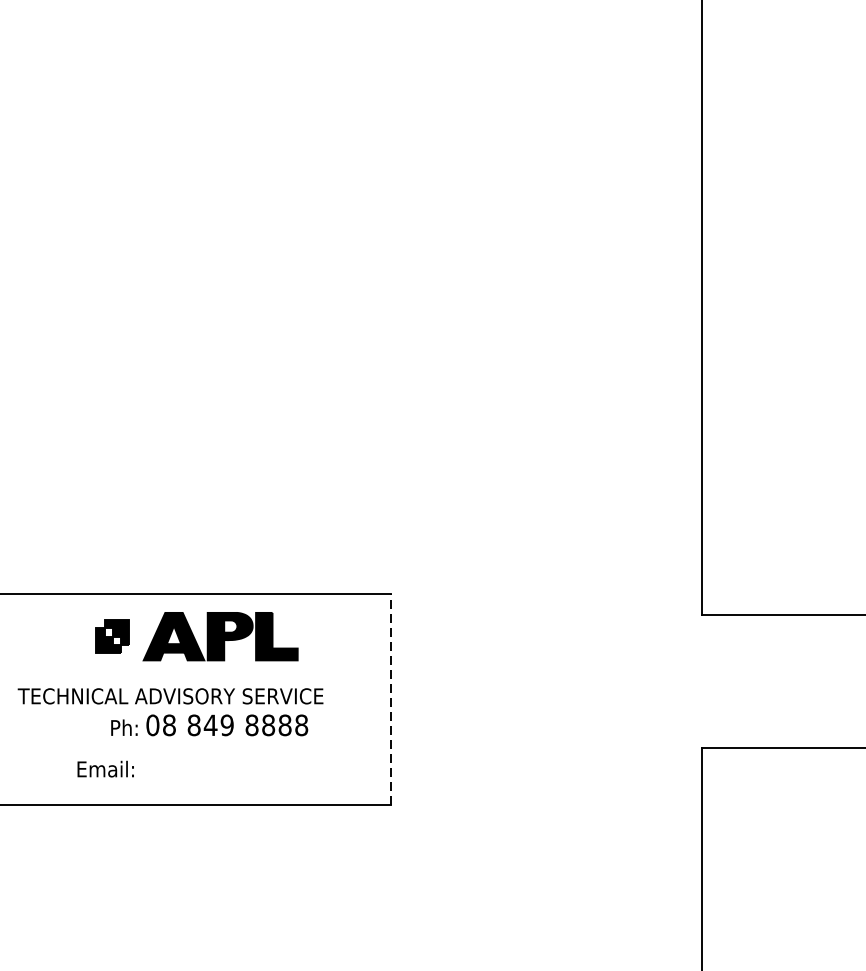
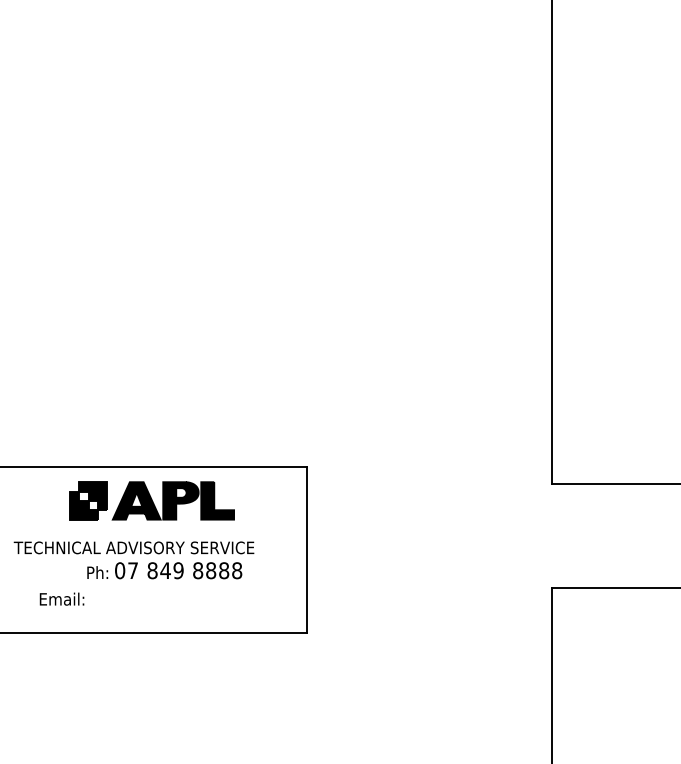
part: (112, 636) -> (88, 500), size x1.43
line: (391, 699) -> (307, 550), dashed -> solid
text: (169, 725) -> (133, 570), 08 -> 07
text: (105, 768) -> (61, 598), moved

